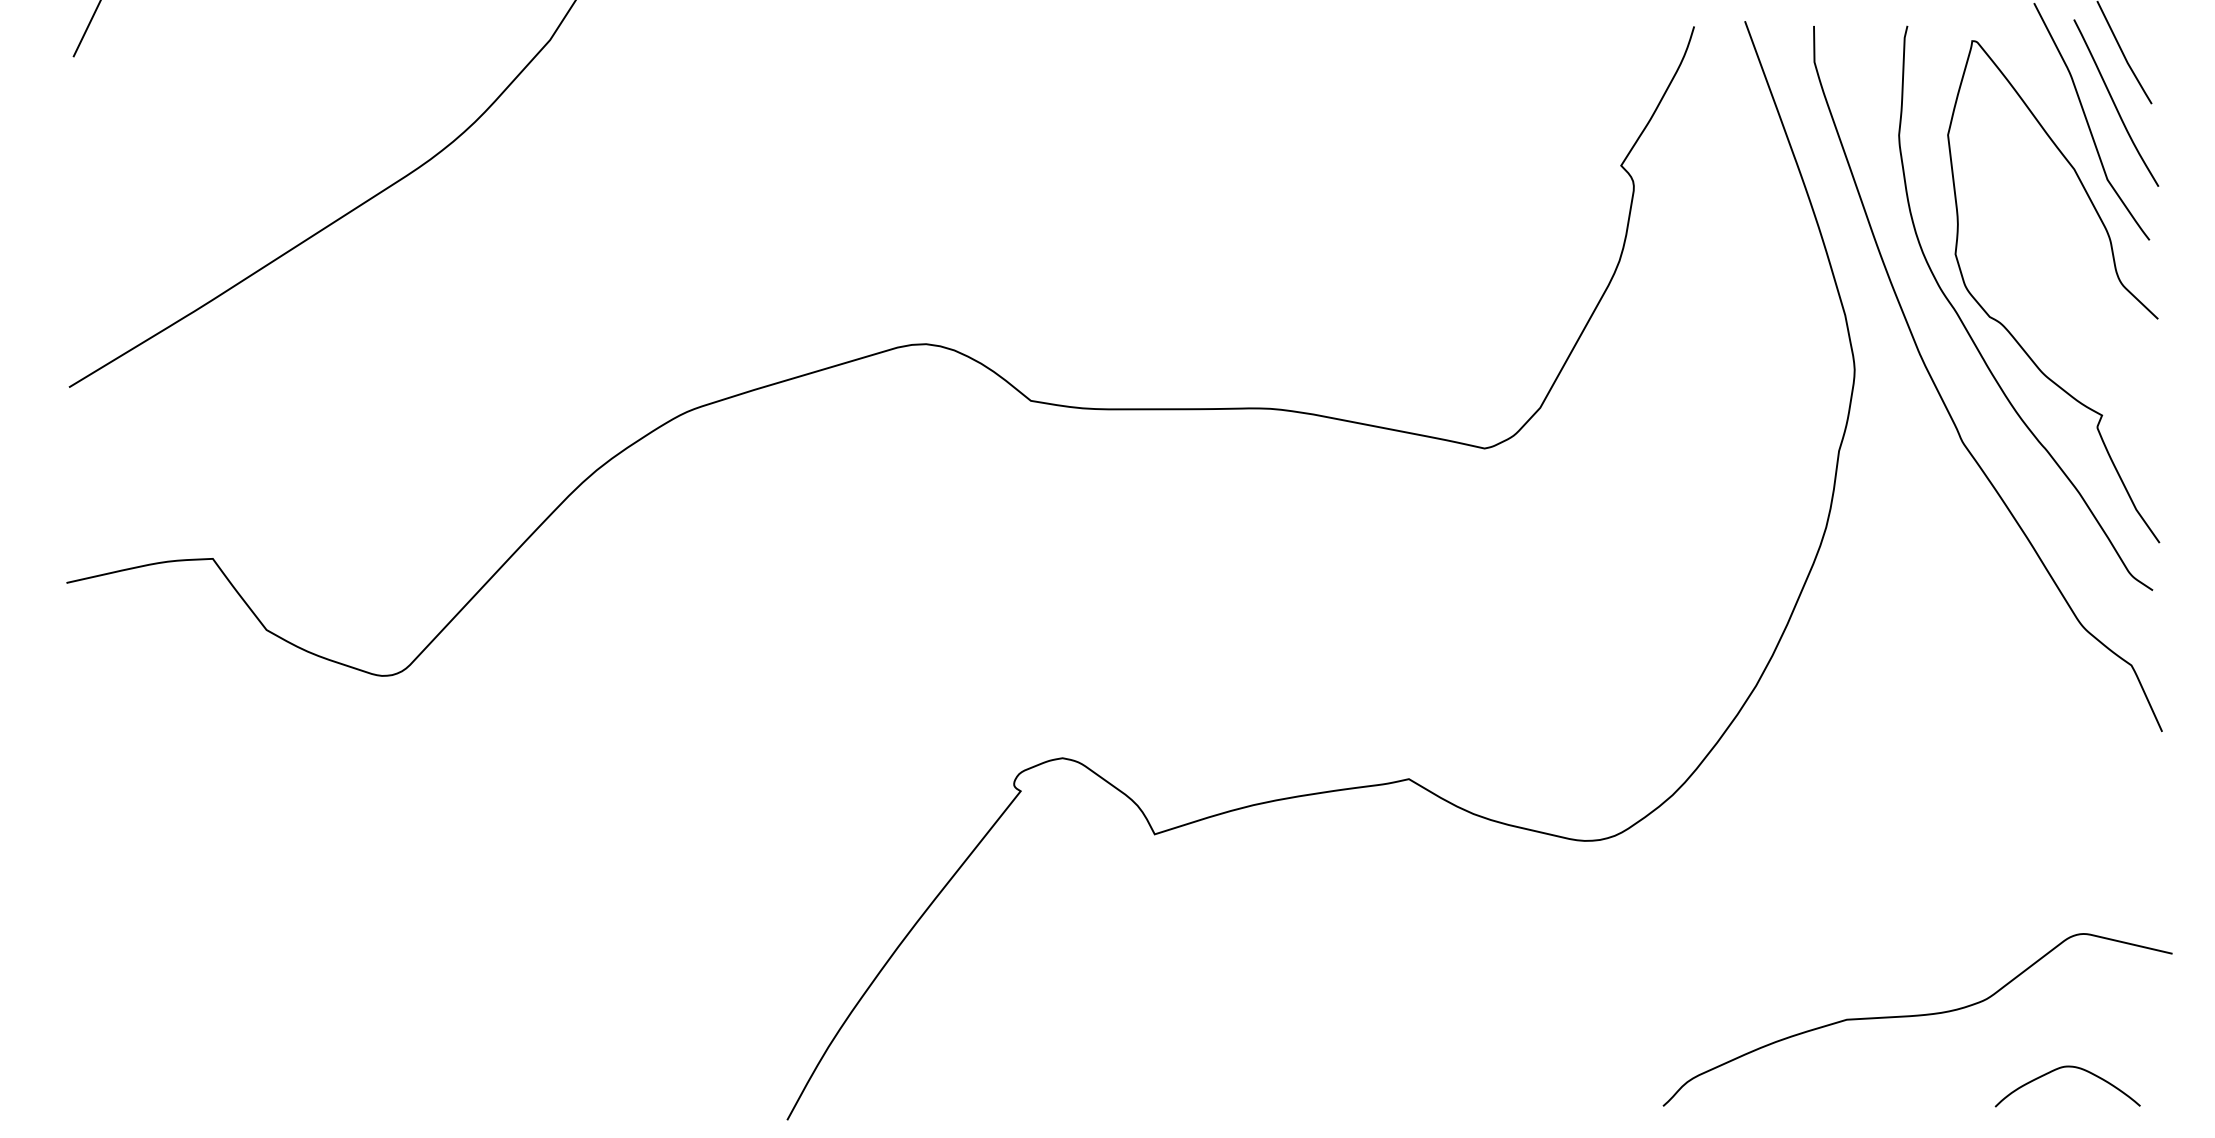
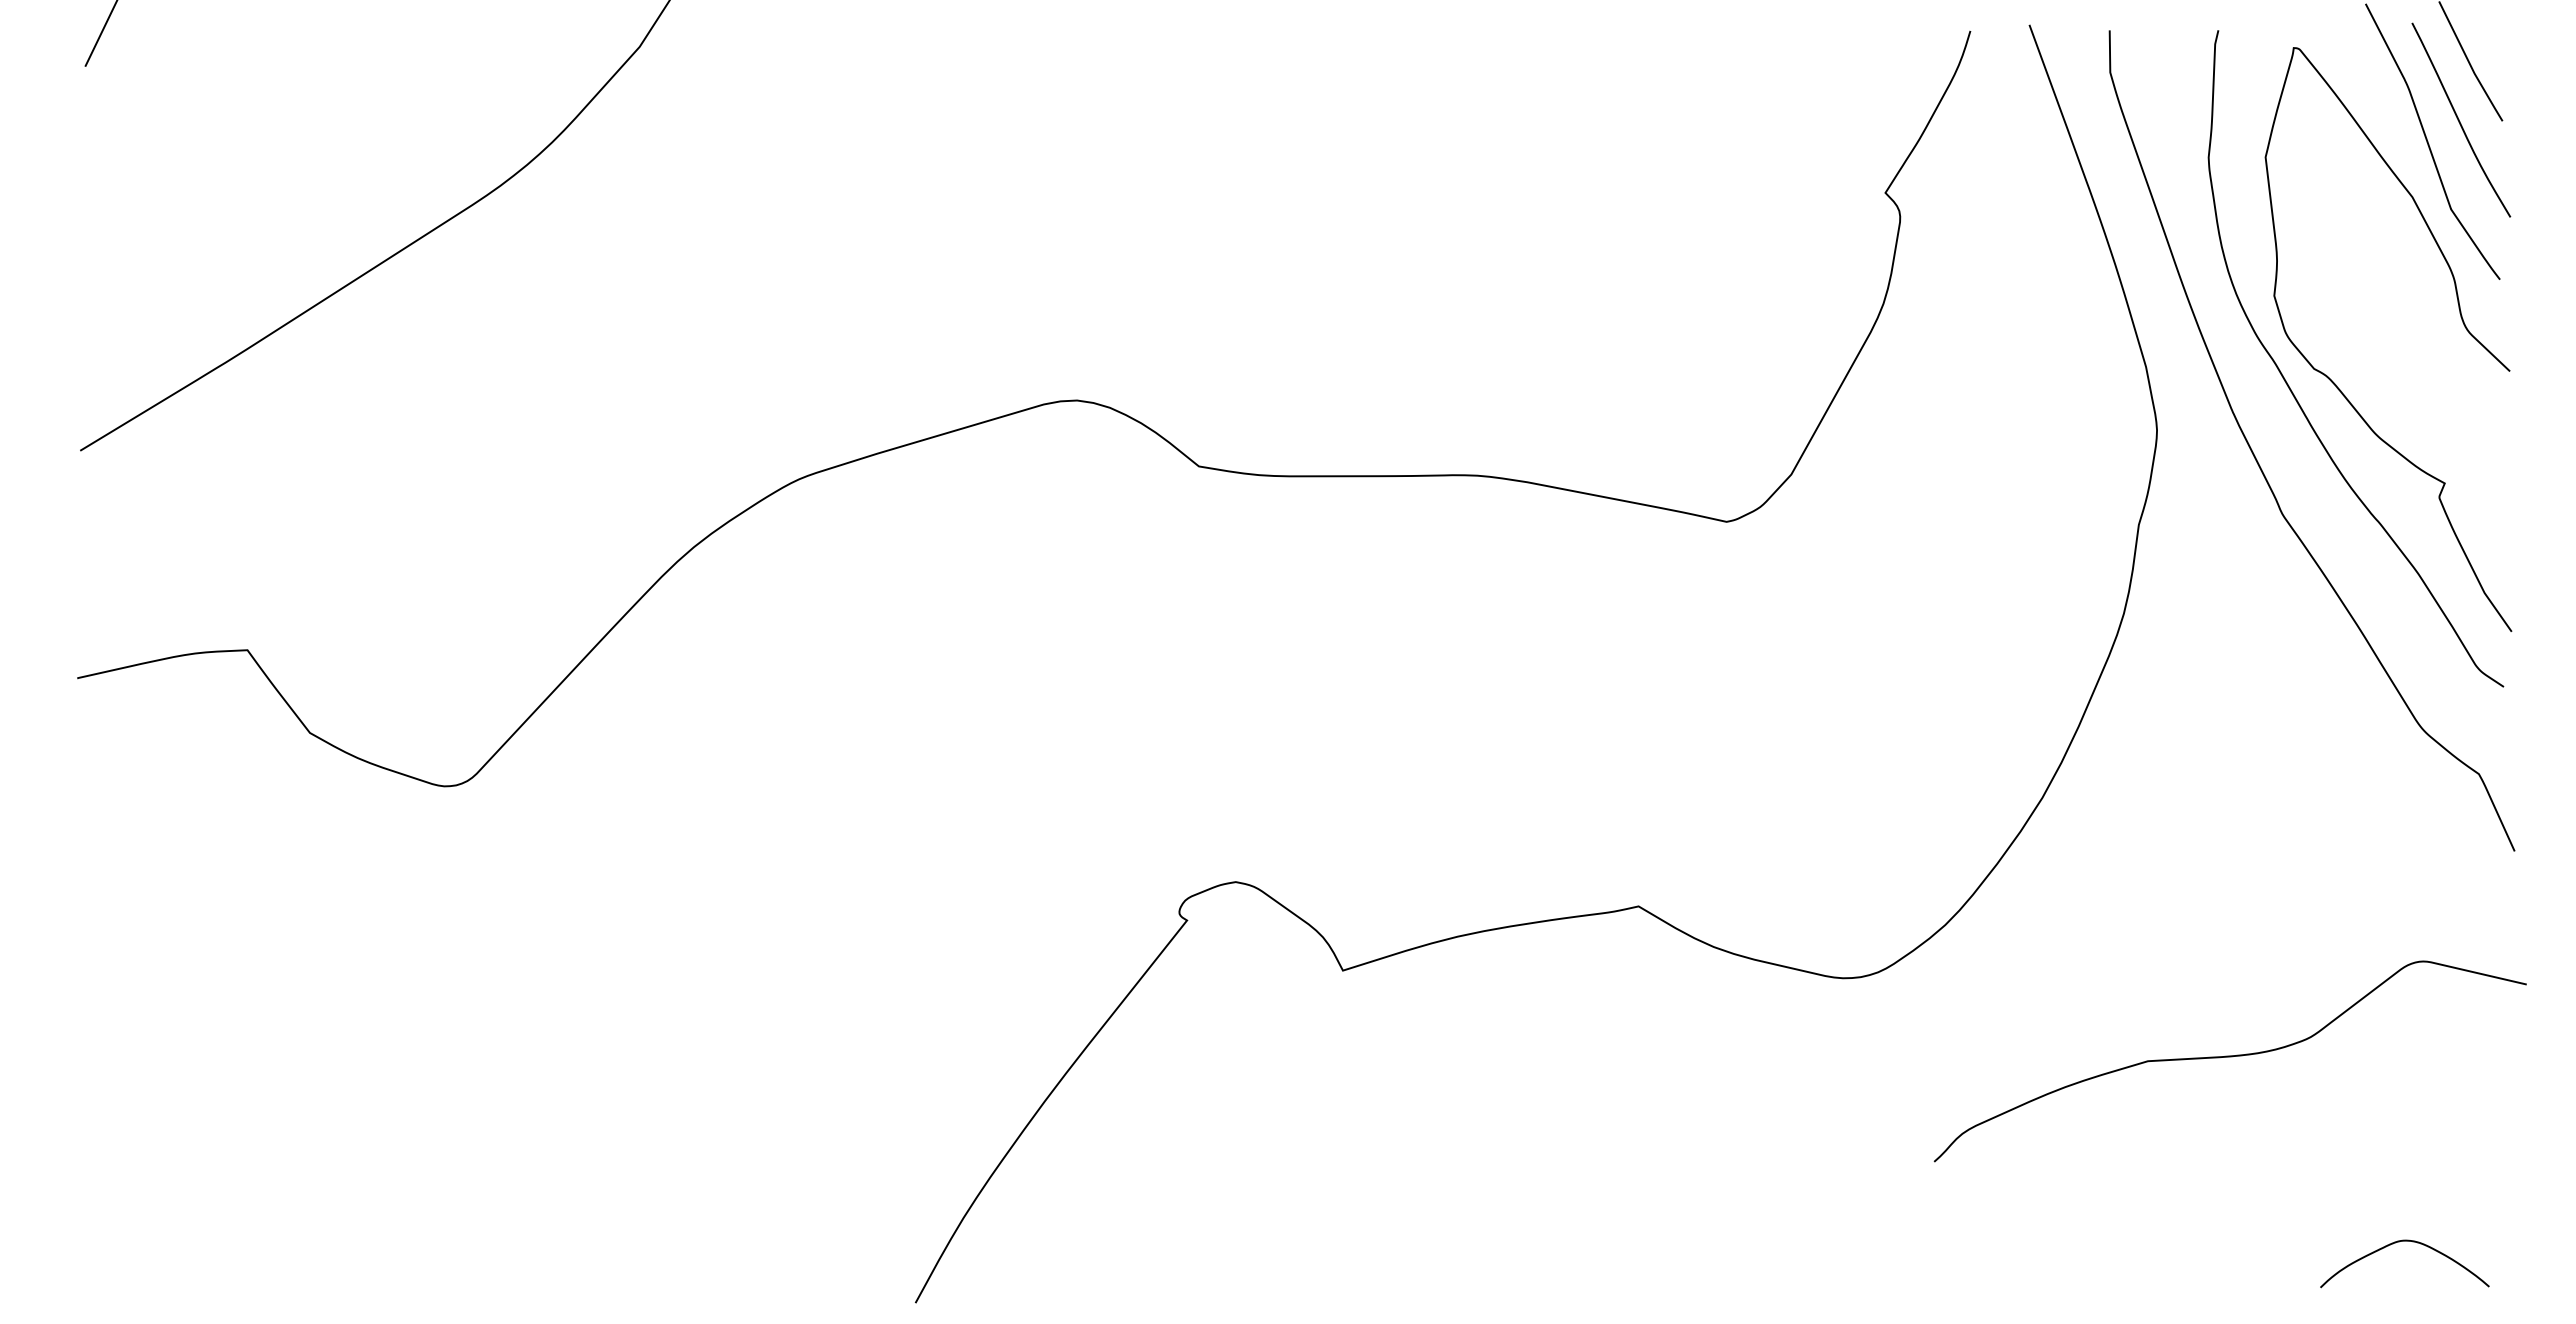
curve: (1917, 1016) -> (2229, 1057), moved

